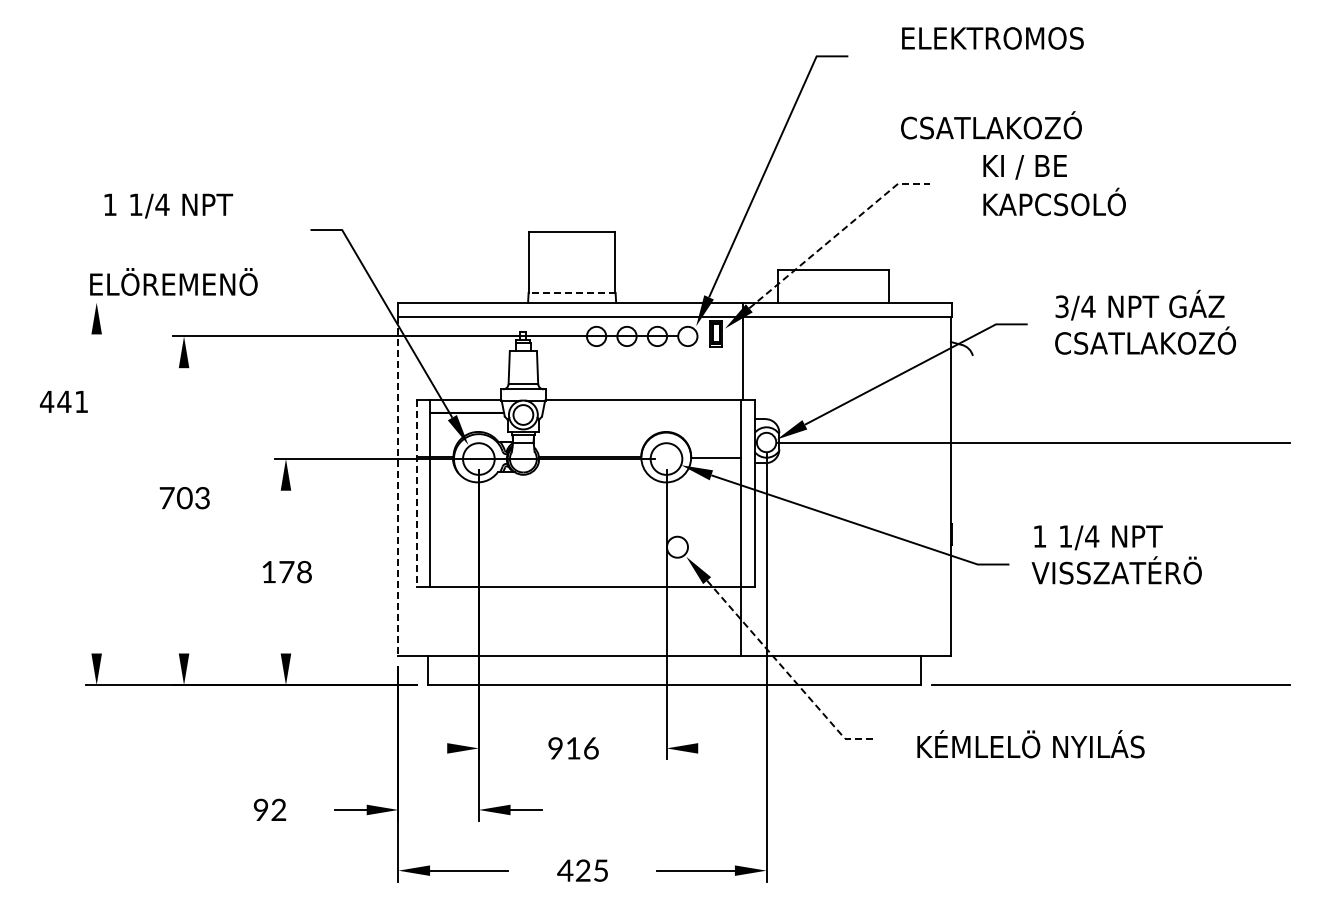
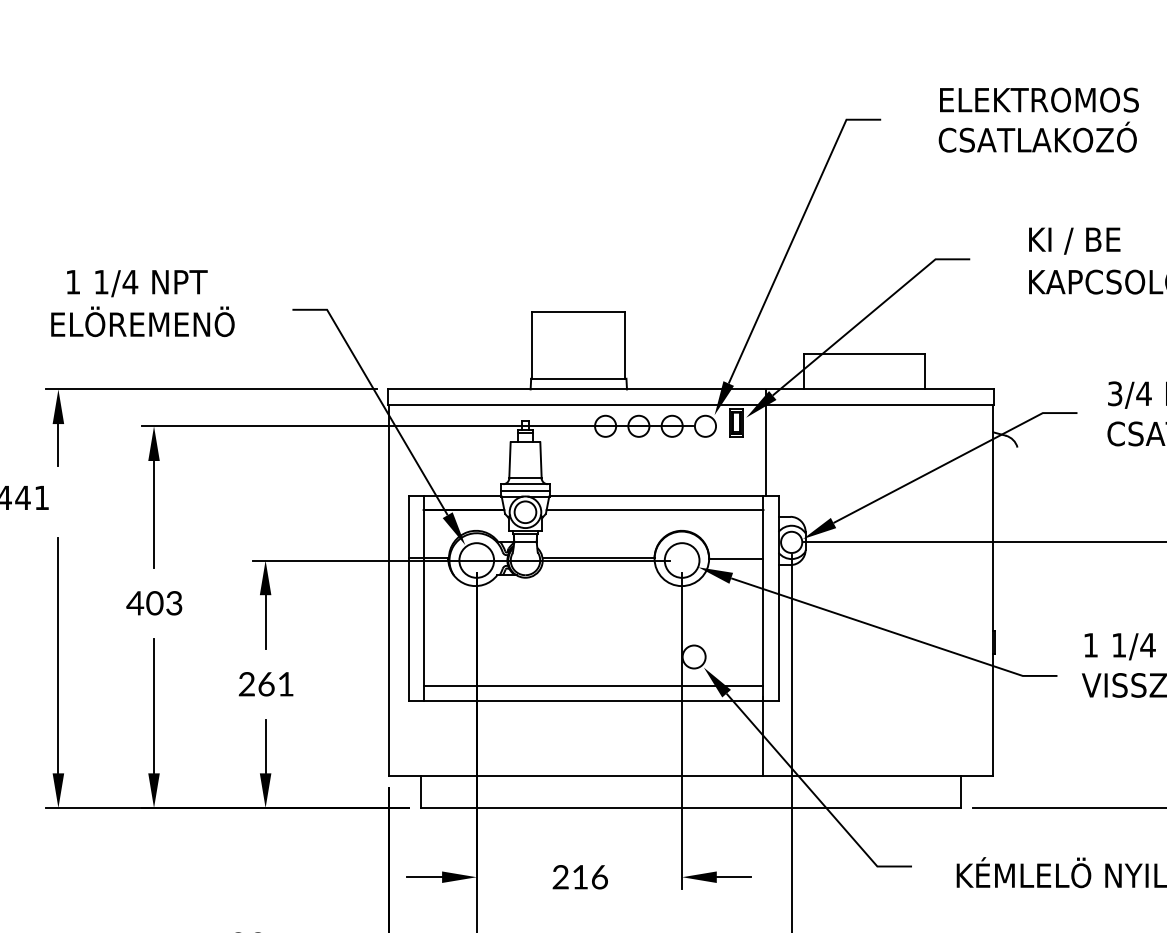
text: (991, 125) -> (1037, 137), moved
line: (836, 235) -> (868, 315), dashed -> solid
text: (173, 281) -> (142, 321), moved
line: (572, 293) -> (579, 379), dashed -> solid
line: (236, 302) -> (211, 389), added
line: (96, 353) -> (58, 444), added
line: (523, 395) -> (525, 490), added
line: (641, 412) -> (654, 509), added
line: (184, 416) -> (154, 513), added
line: (398, 486) -> (388, 590), dashed -> solid
line: (417, 493) -> (409, 598), dashed -> solid
text: (166, 498) -> (134, 603), 703 -> 403
line: (285, 514) -> (265, 621), added
line: (96, 545) -> (58, 655), added
text: (286, 571) -> (266, 683), 178 -> 261
line: (585, 573) -> (593, 685), added
line: (184, 591) -> (154, 705), added
line: (285, 628) -> (265, 745), added
line: (787, 672) -> (814, 794), dashed -> solid
line: (431, 748) -> (424, 877), added
text: (555, 748) -> (560, 877), 916 -> 216
line: (713, 748) -> (733, 877), added

